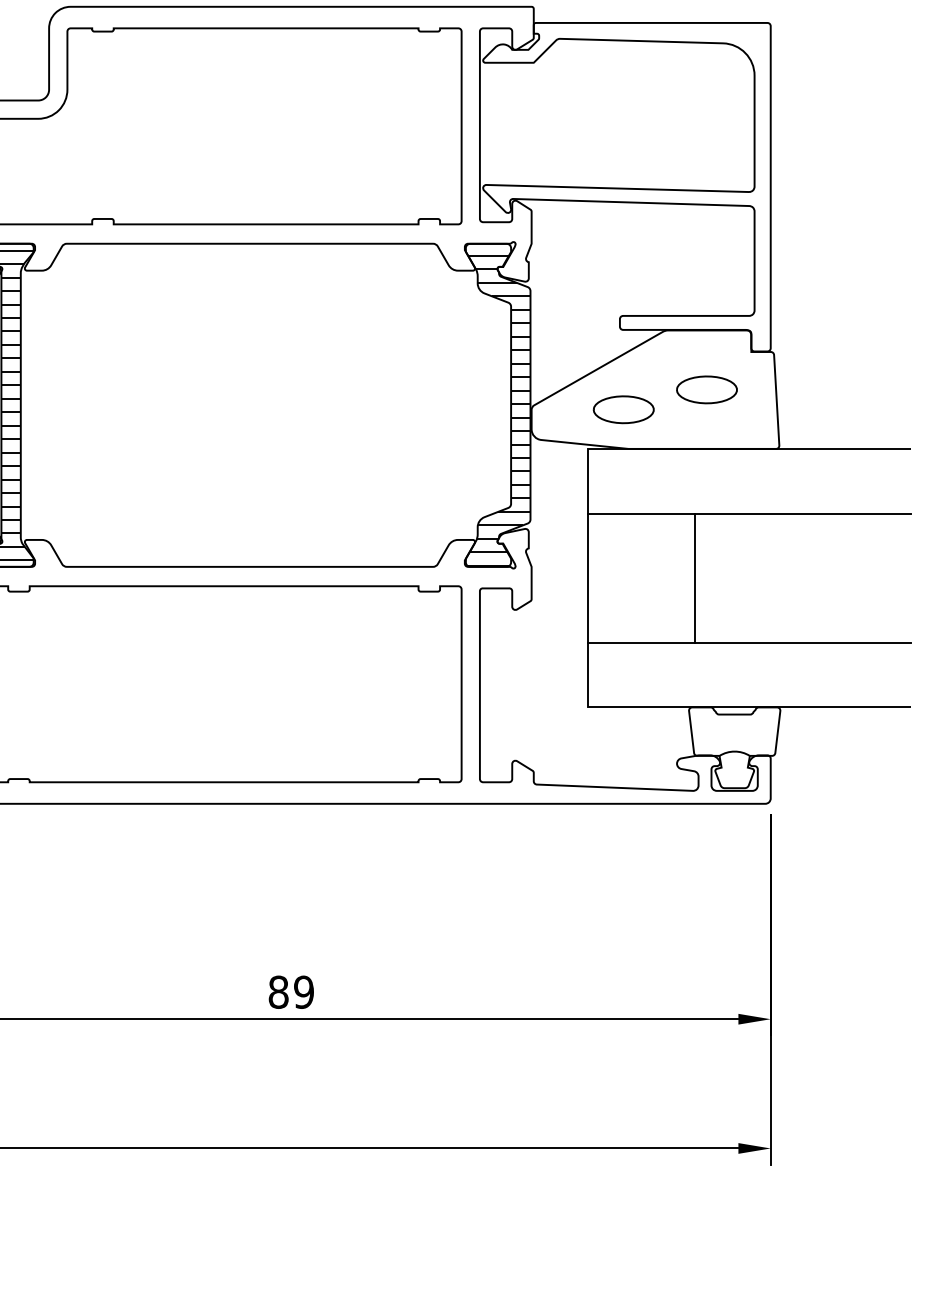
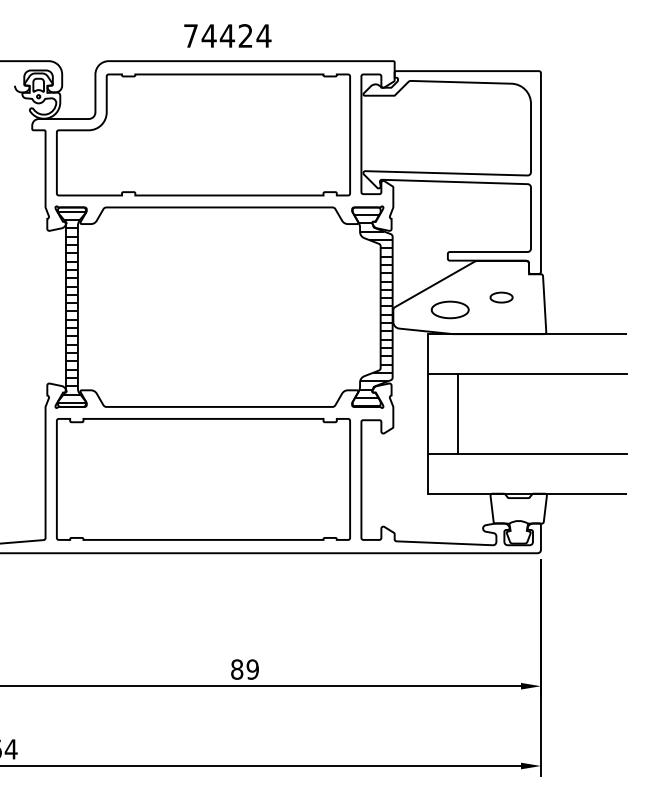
part: (706, 389) -> (501, 297), size x0.6
line: (695, 577) -> (458, 413), moved

